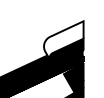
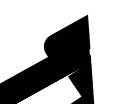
fill: (63, 40) -> (66, 39), added

